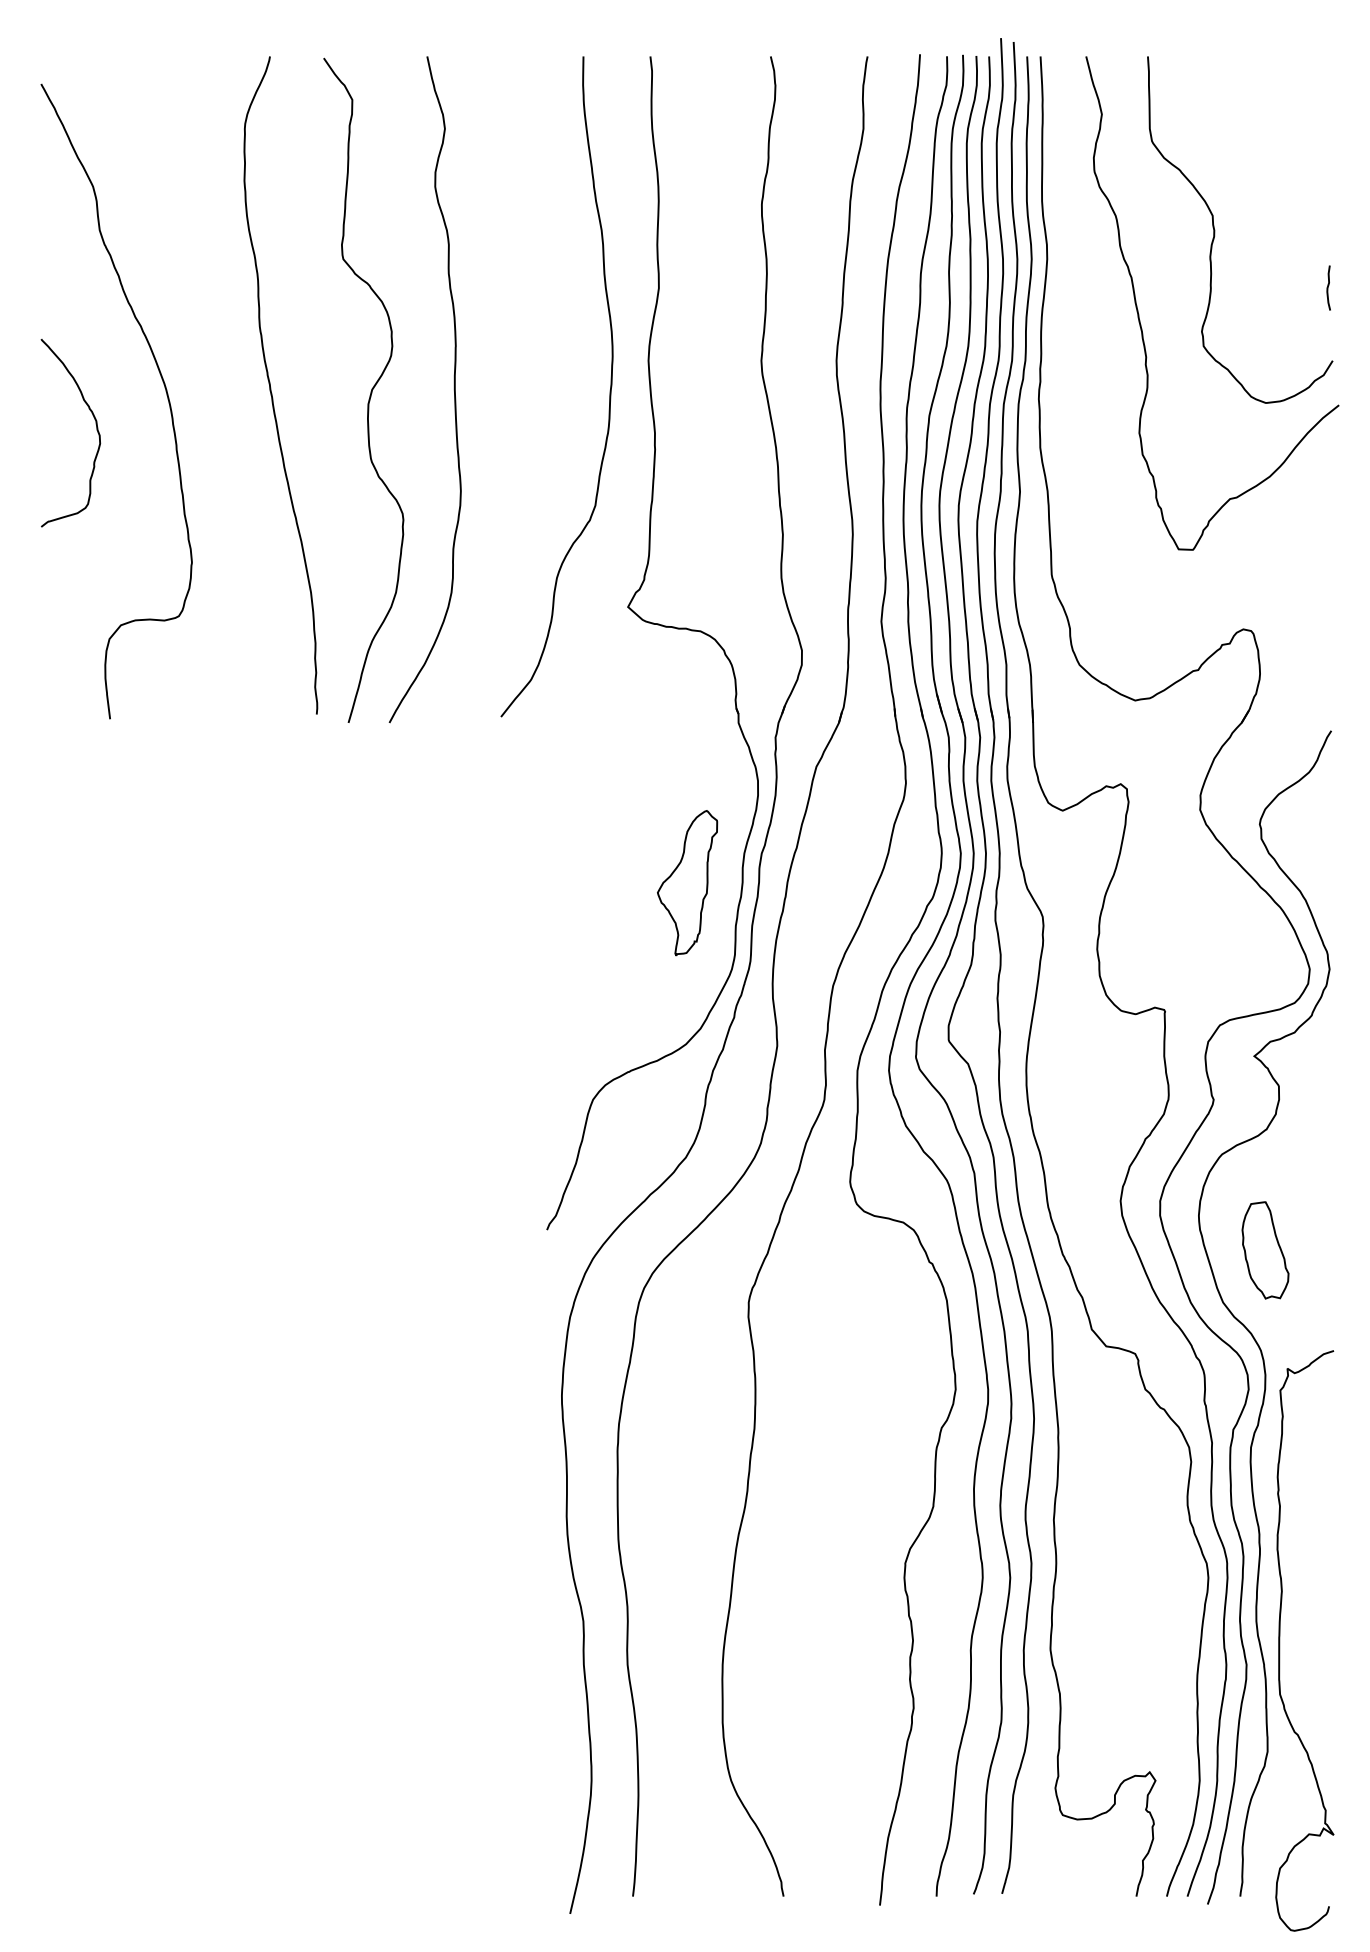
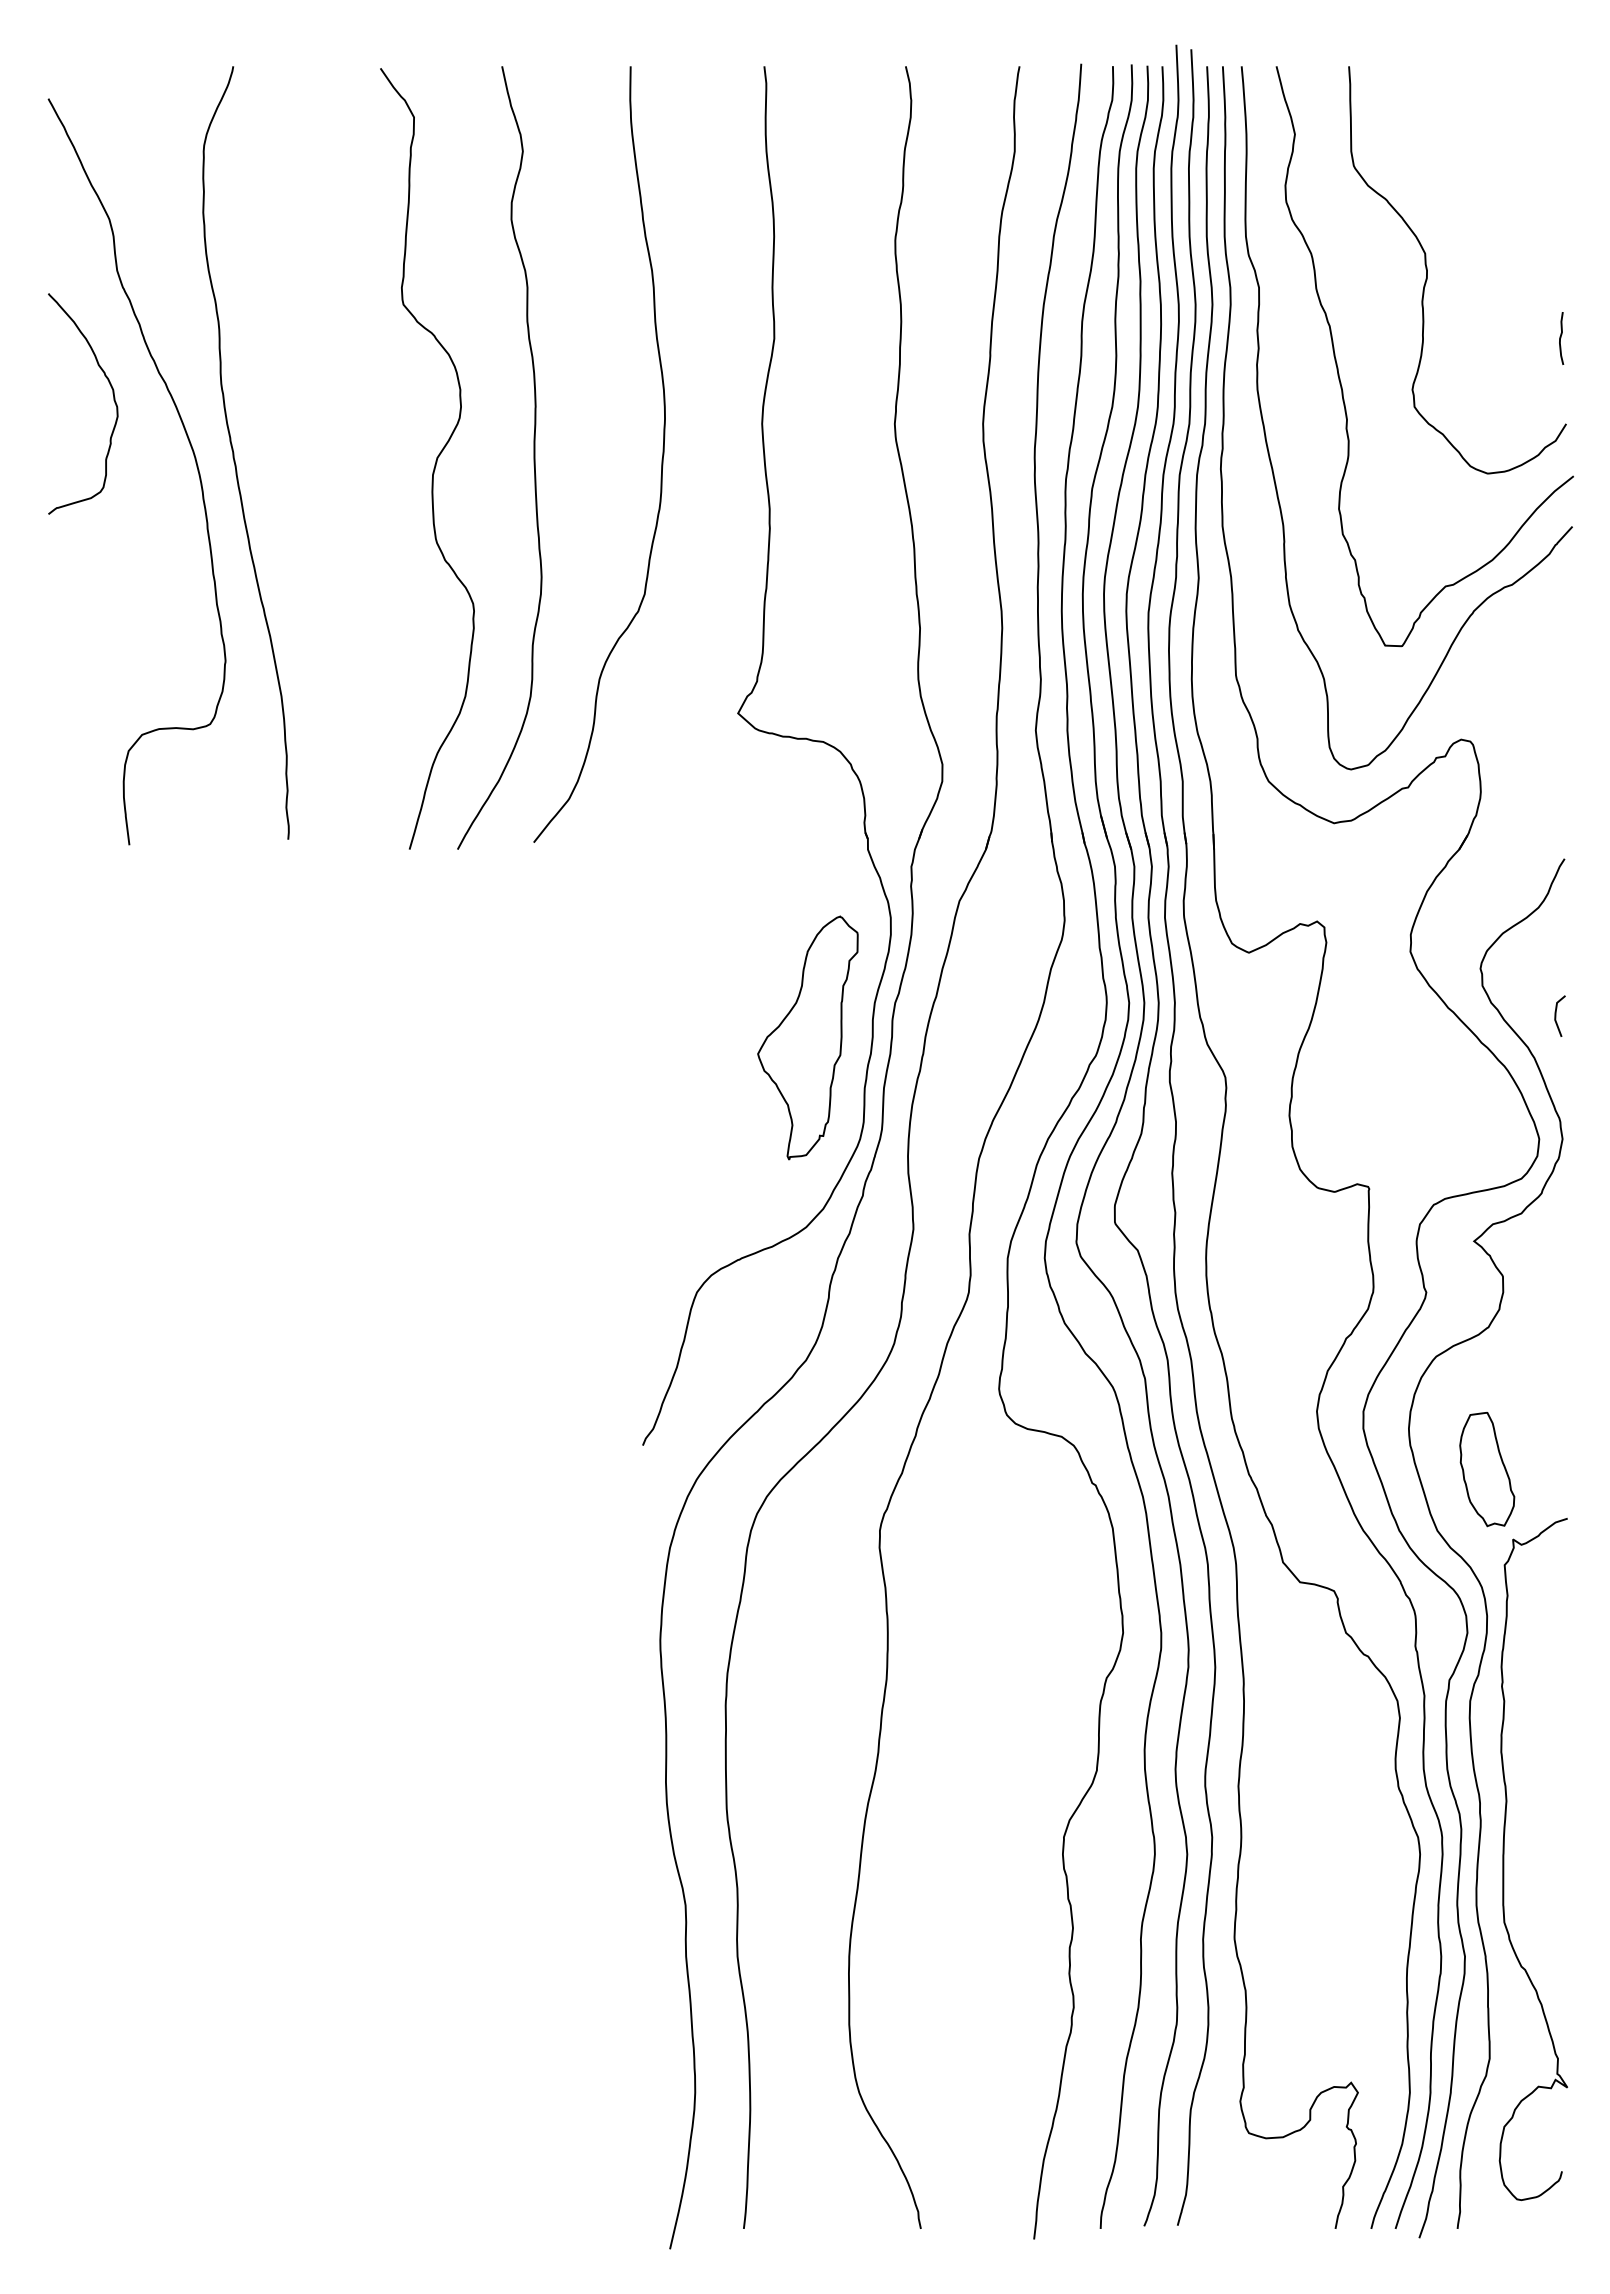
curve: (1079, 379) -> (1268, 446), added
curve: (271, 385) -> (234, 452), moved
curve: (609, 390) -> (661, 458), moved
curve: (96, 430) -> (113, 400), moved
line: (1324, 864) -> (1556, 1015), added
part: (687, 882) -> (807, 1037), size x1.43
curve: (1280, 1640) -> (1504, 1859), moved

